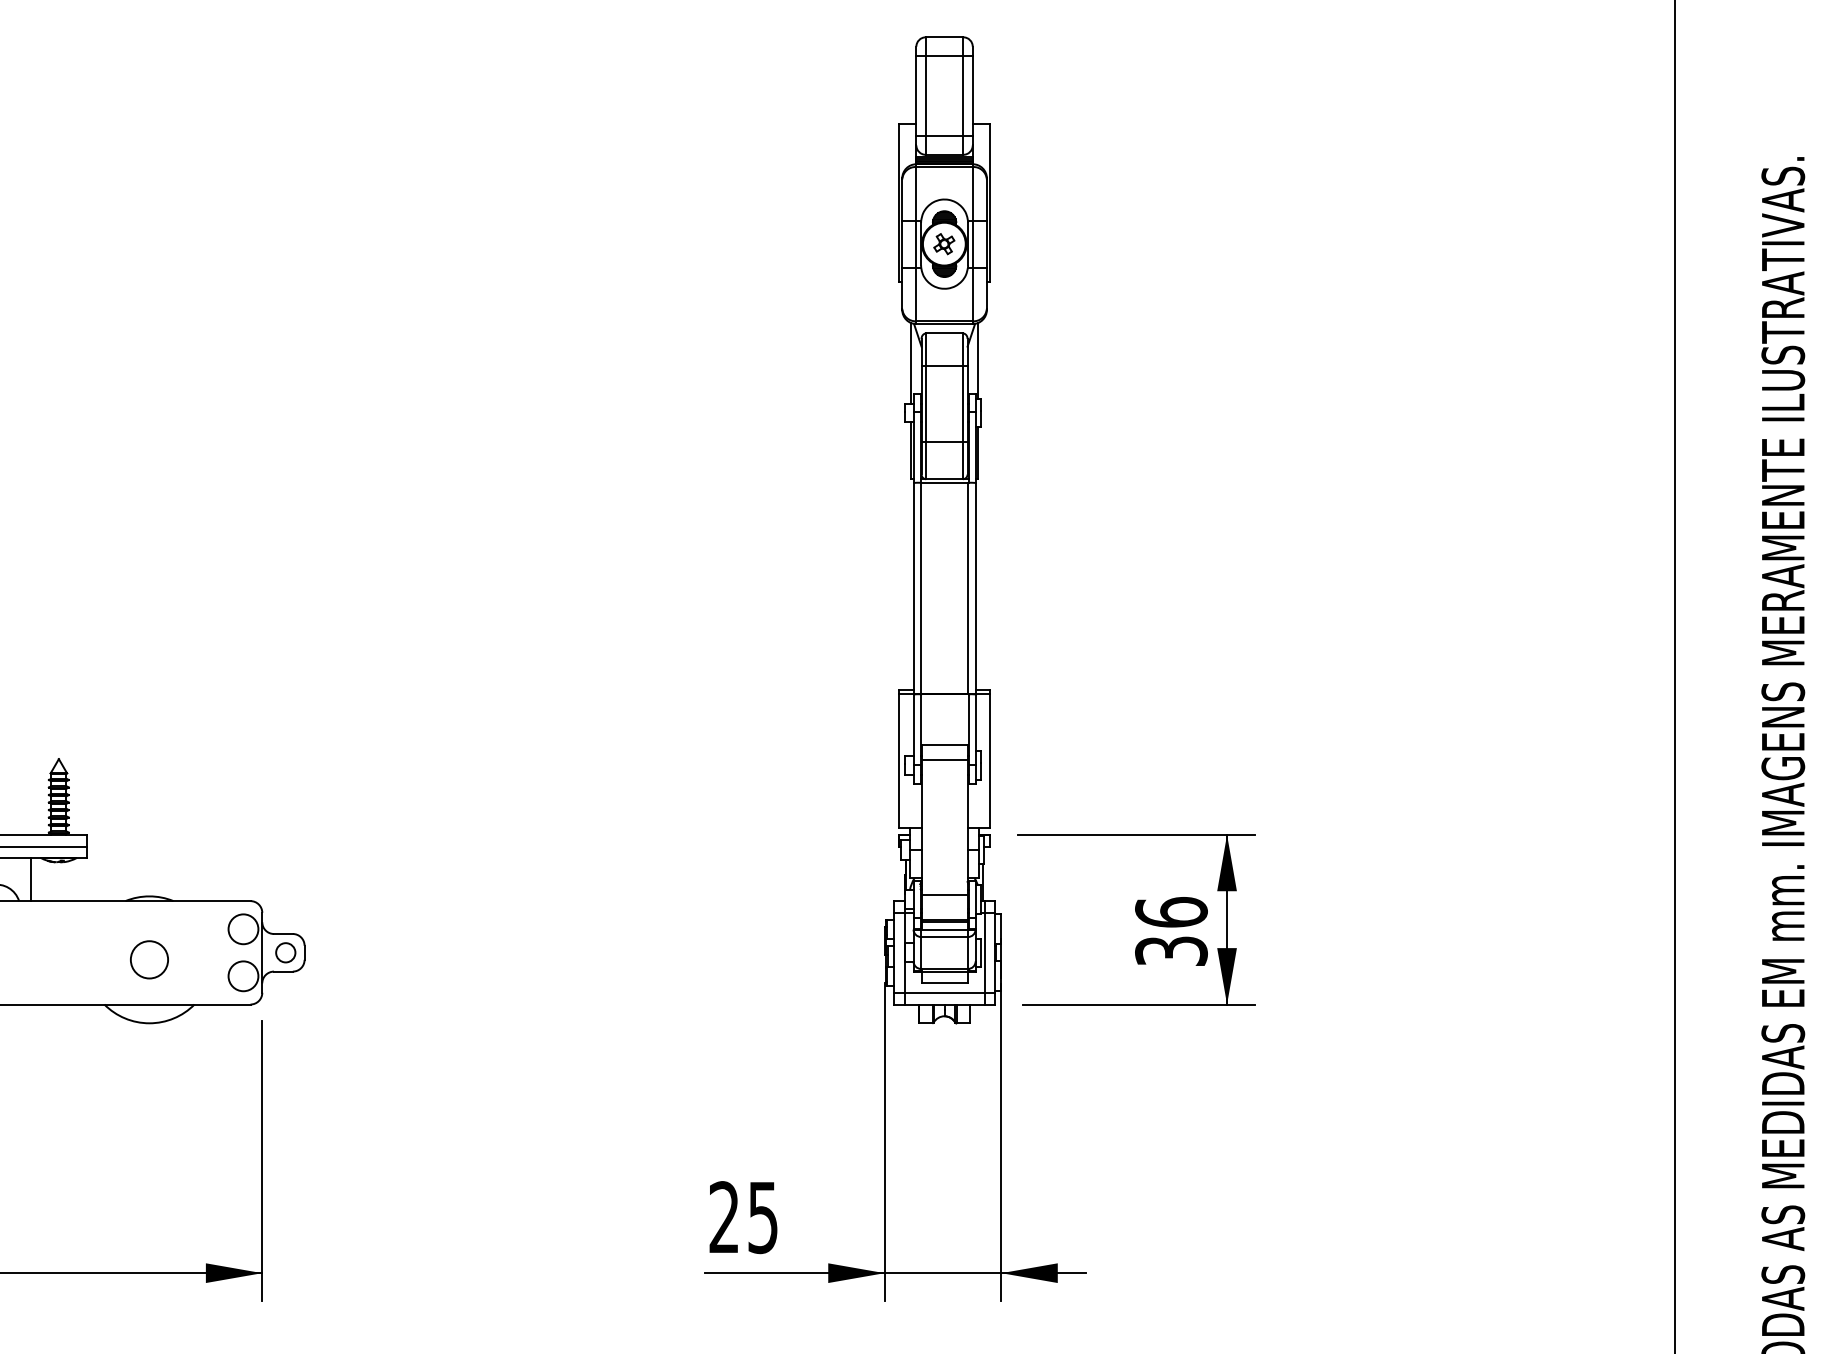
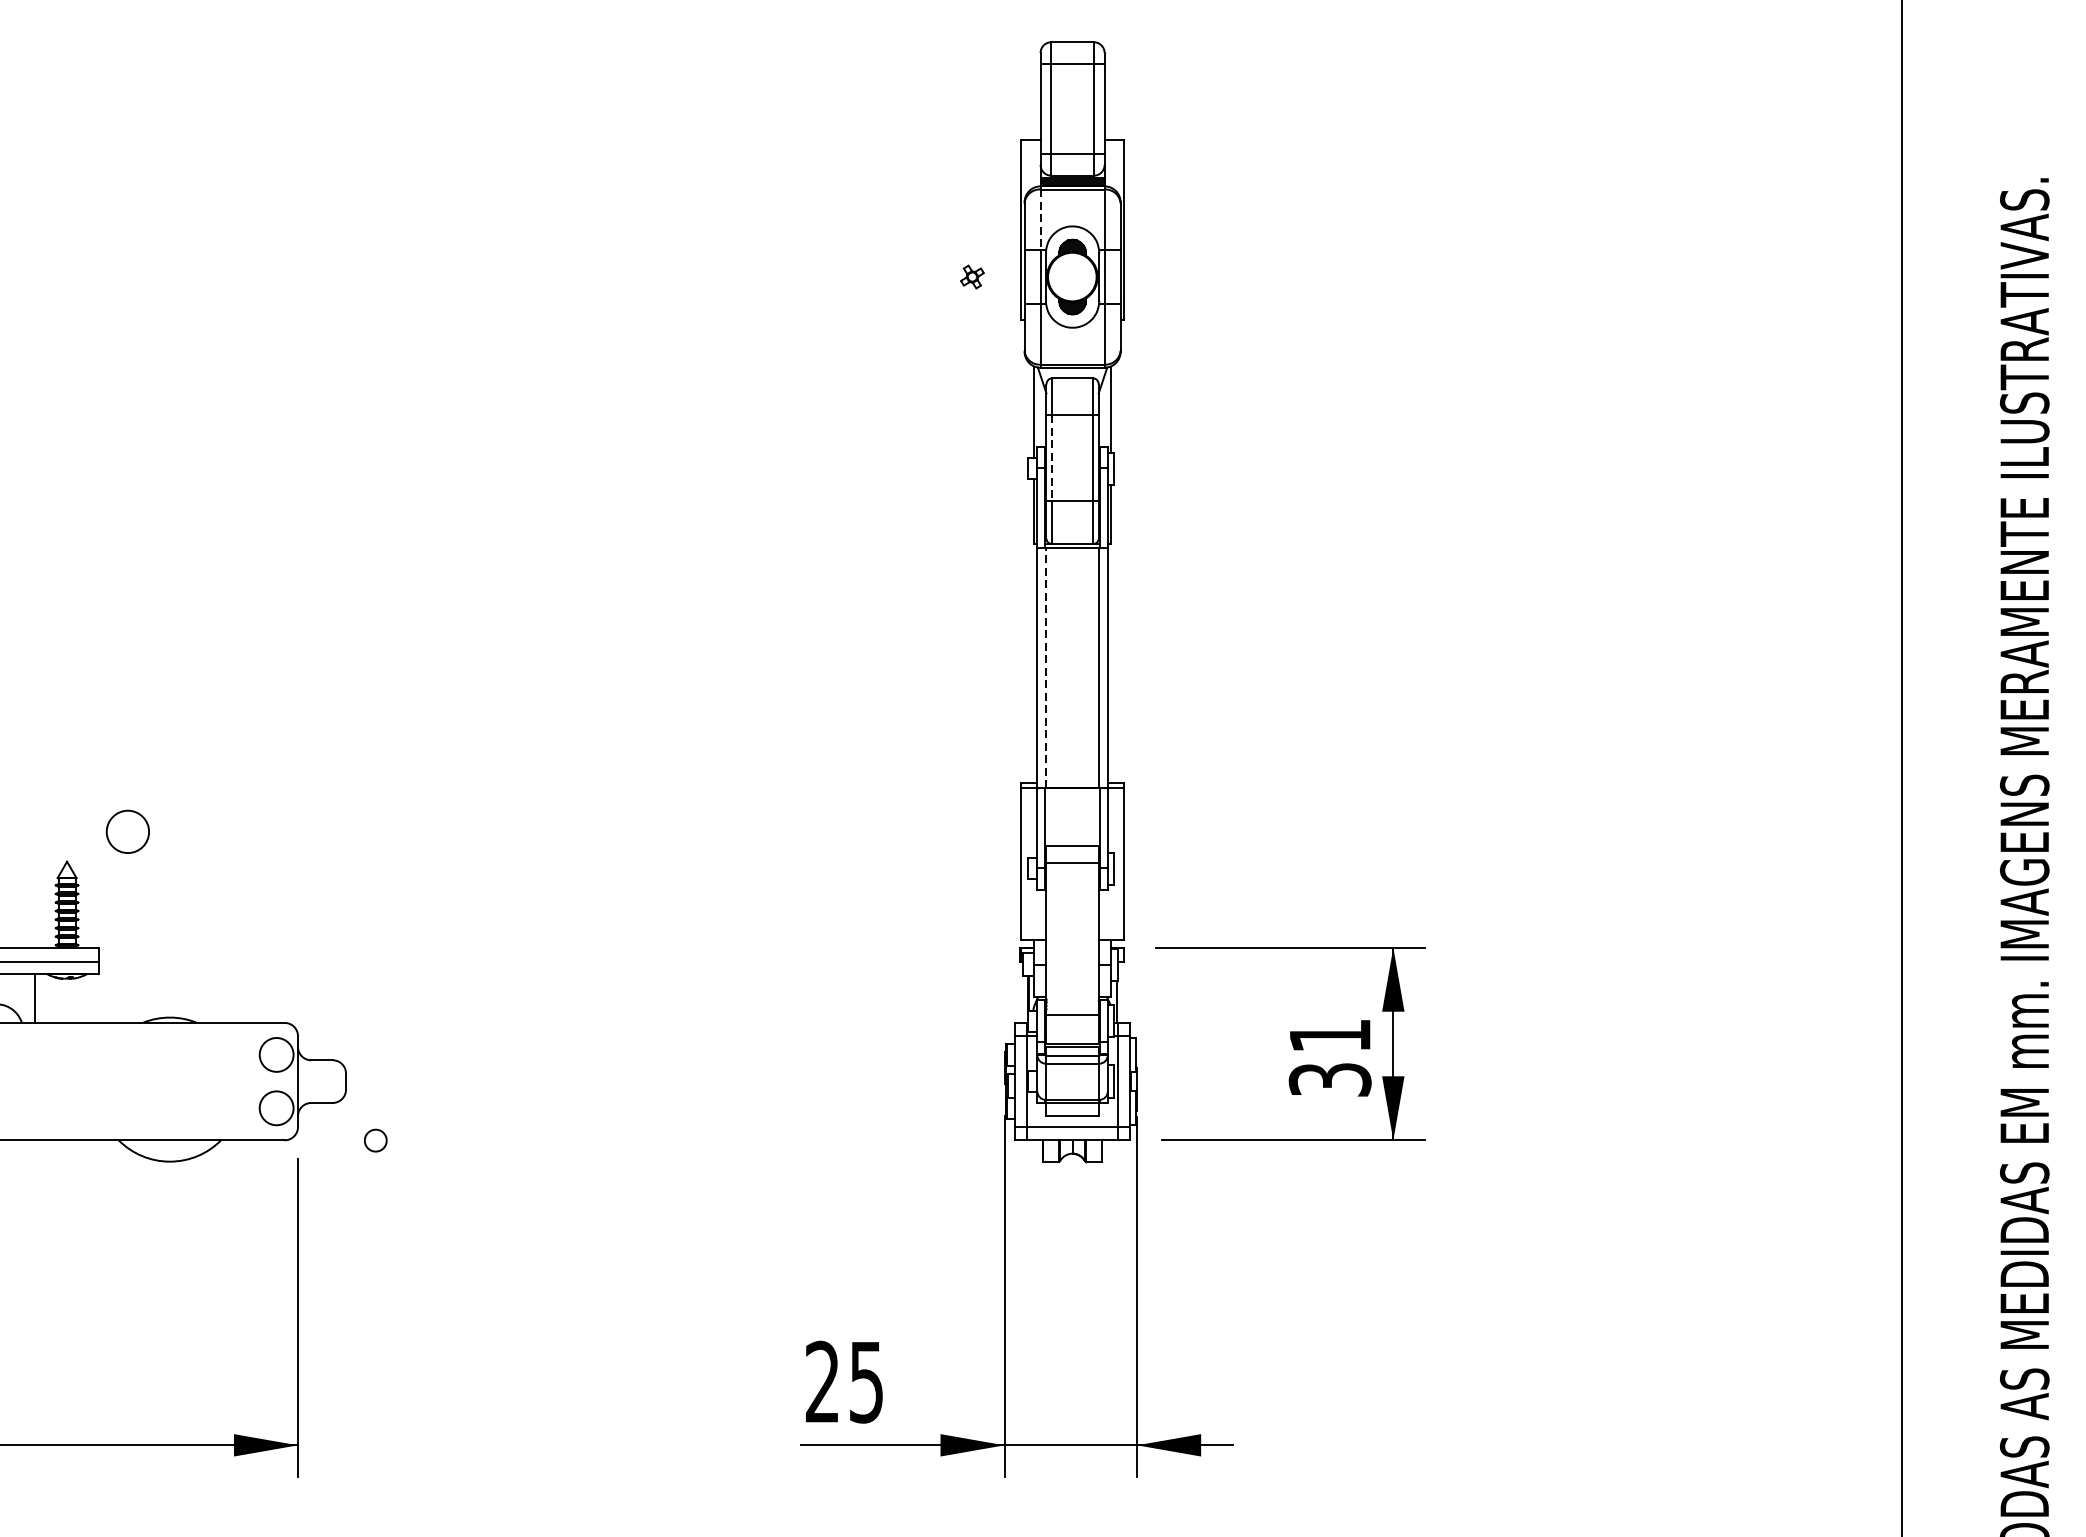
line: (916, 193) -> (1040, 219), solid -> dashed
part: (944, 244) -> (972, 277), moved
line: (926, 403) -> (1052, 457), solid -> dashed
line: (921, 588) -> (1046, 668), solid -> dashed
text: (1171, 912) -> (1330, 1035), 36 -> 31
circle: (285, 952) -> (375, 1140), moved
circle: (149, 959) -> (127, 831), moved

